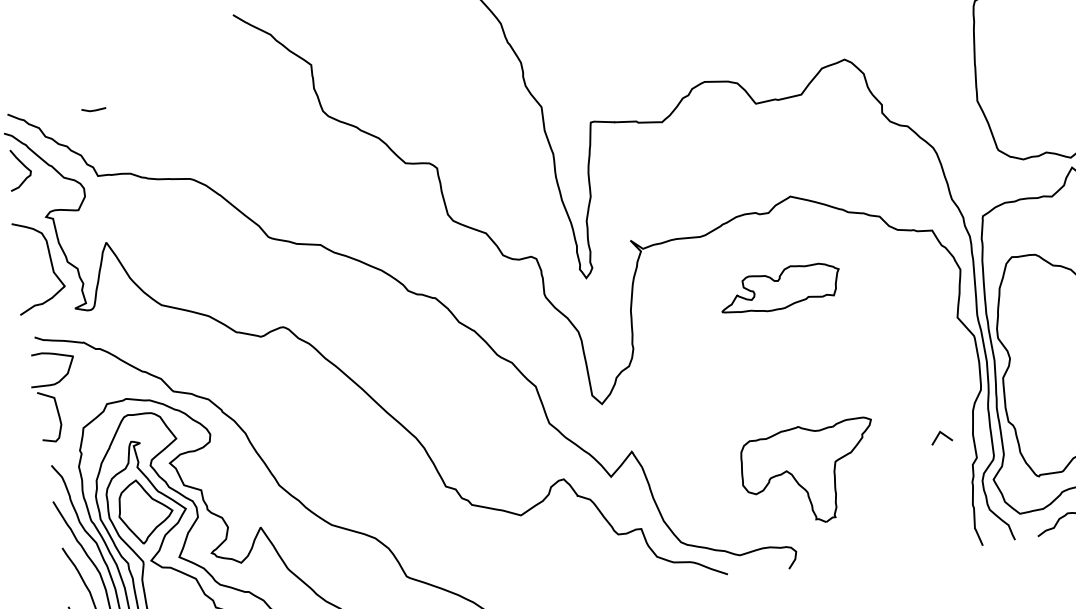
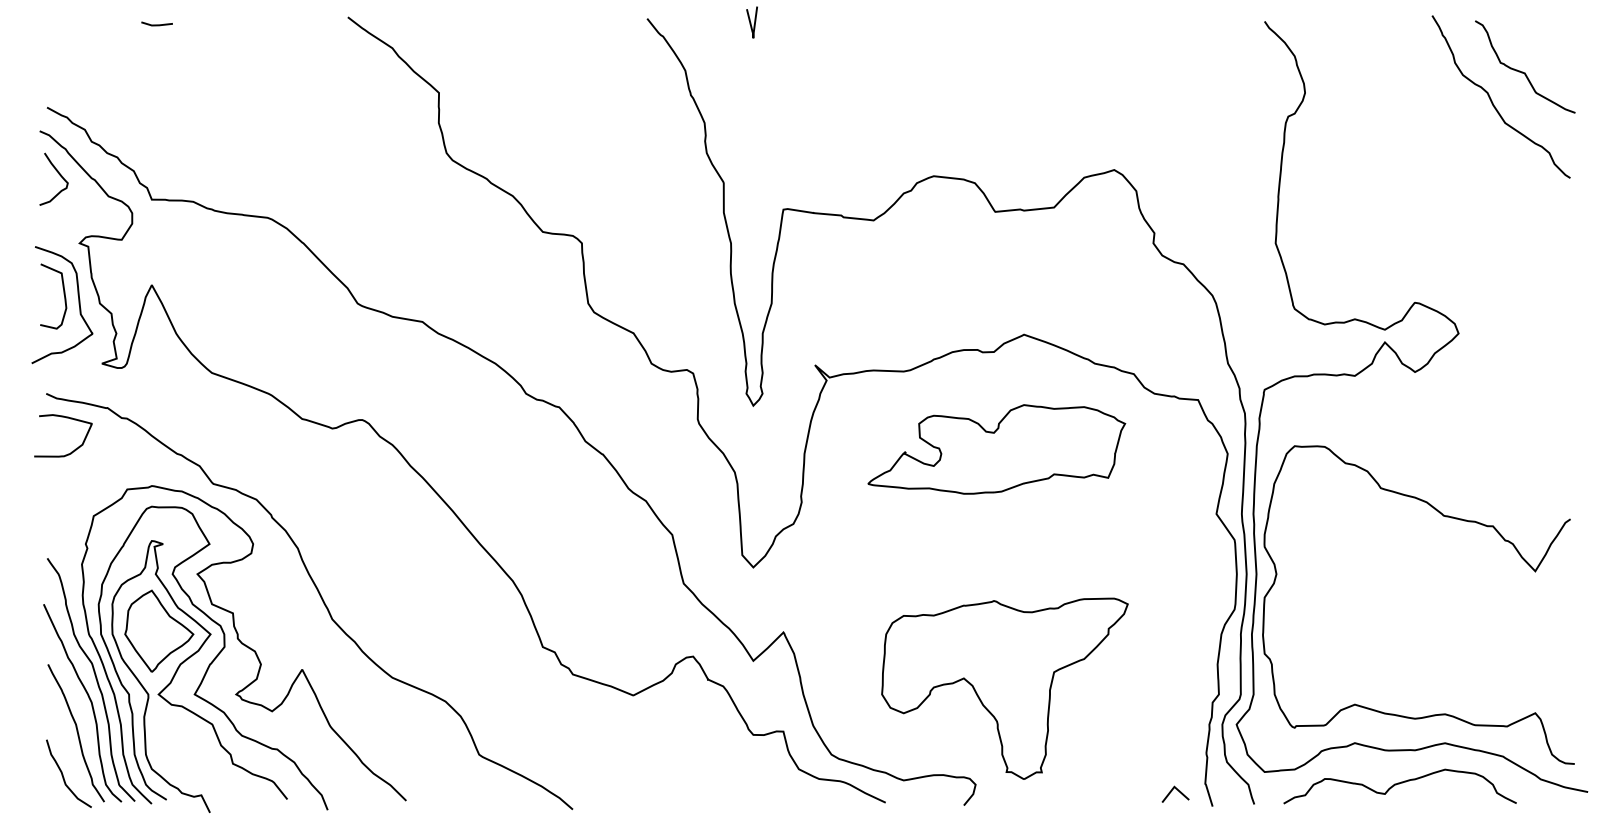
line: (93, 110) -> (156, 24), moved
part: (779, 288) -> (996, 449), size x1.67
curve: (57, 414) -> (63, 294), moved
line: (942, 434) -> (1177, 790), moved
part: (809, 473) -> (1004, 688), size x1.43

